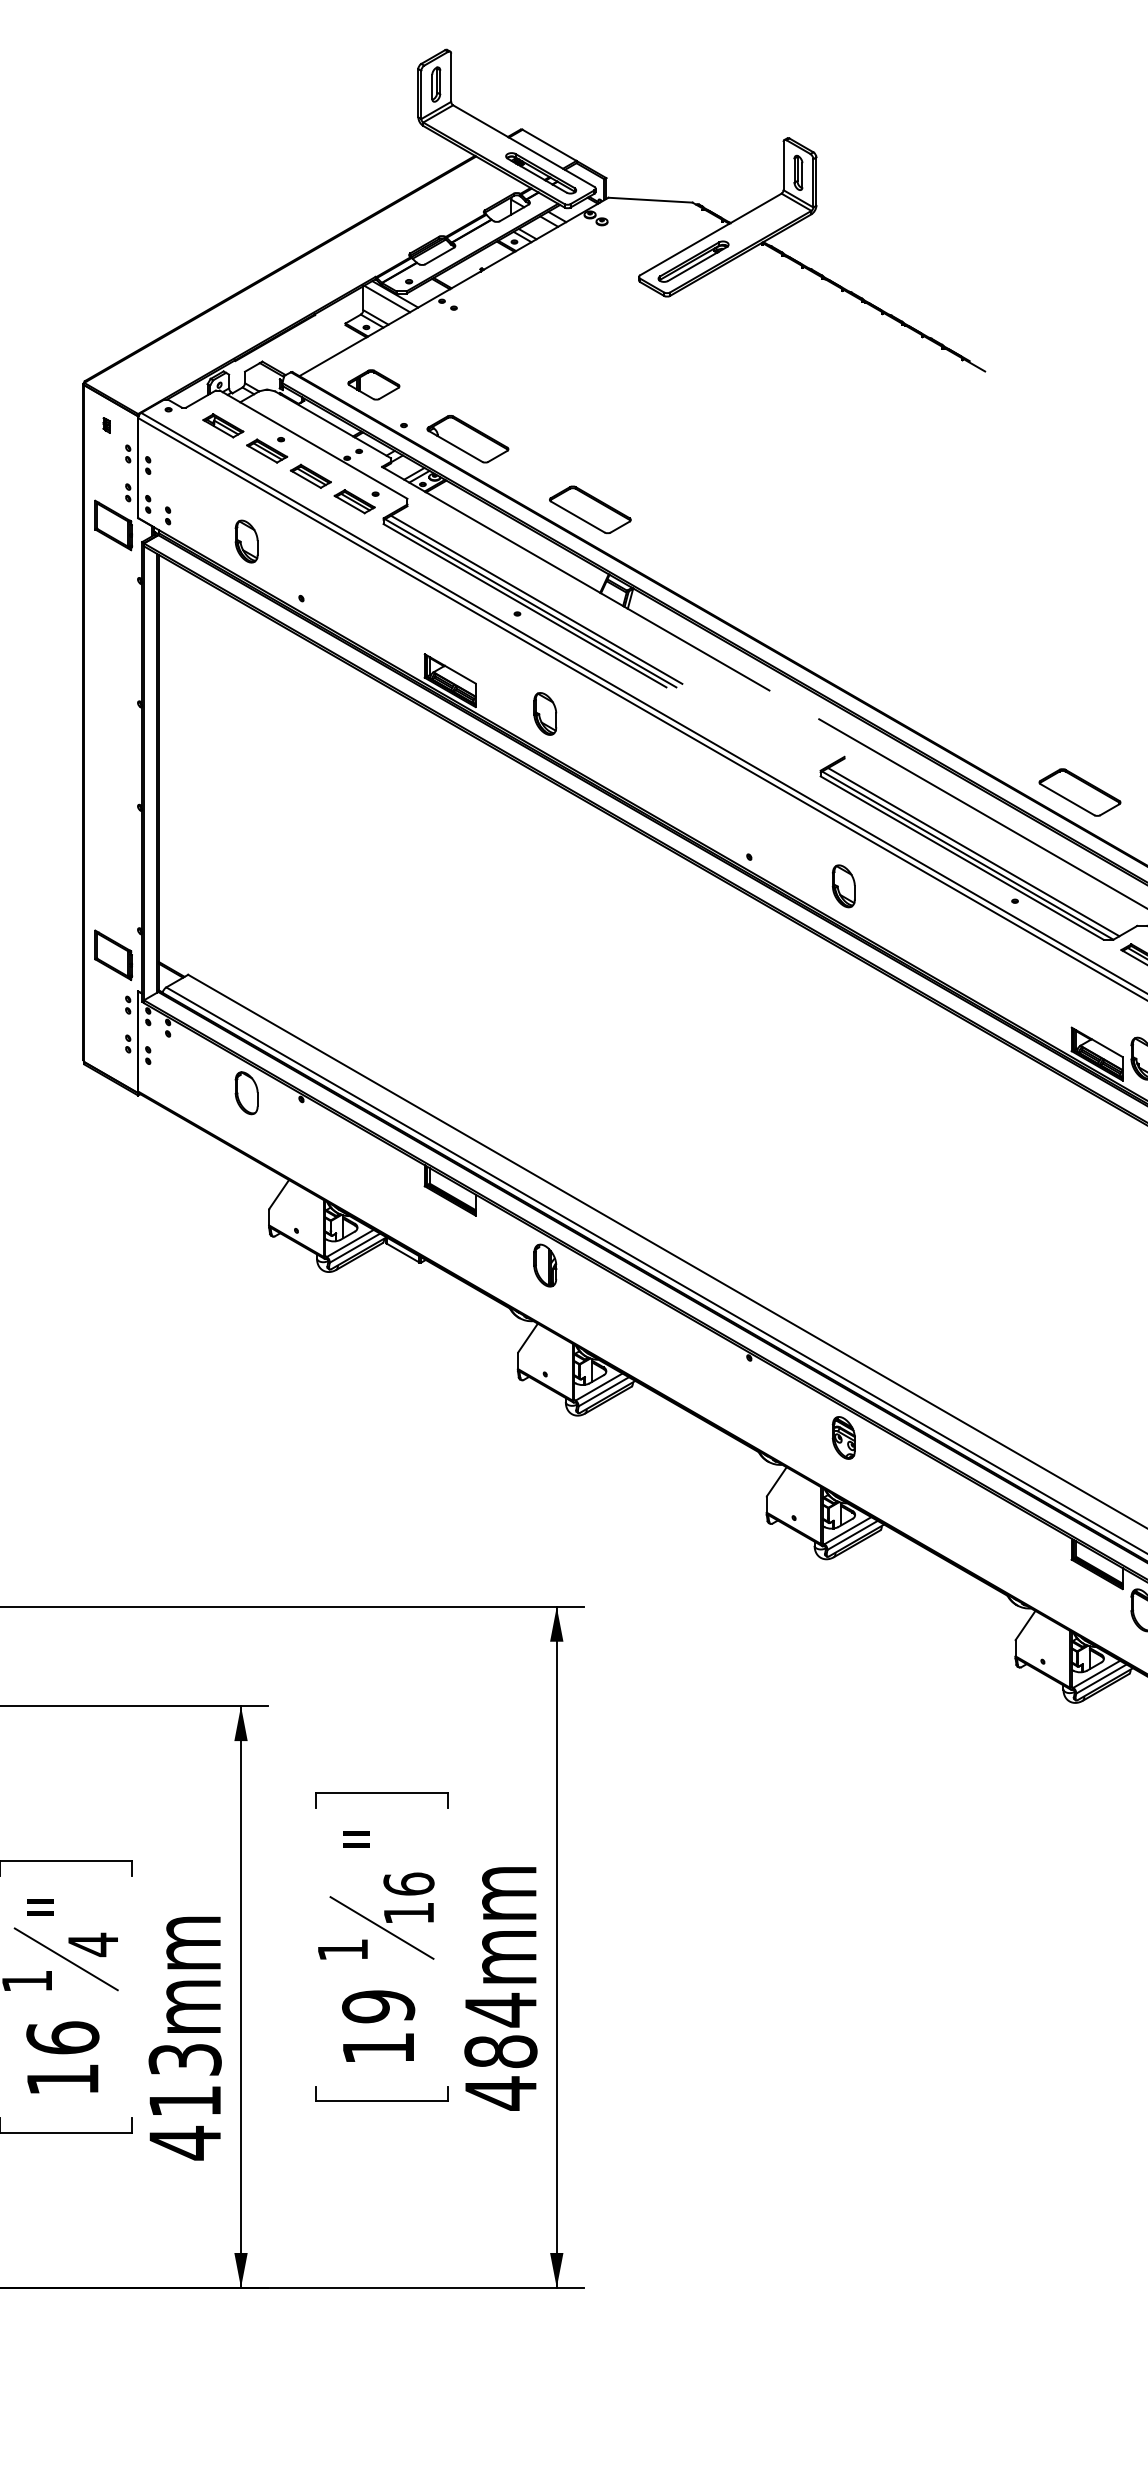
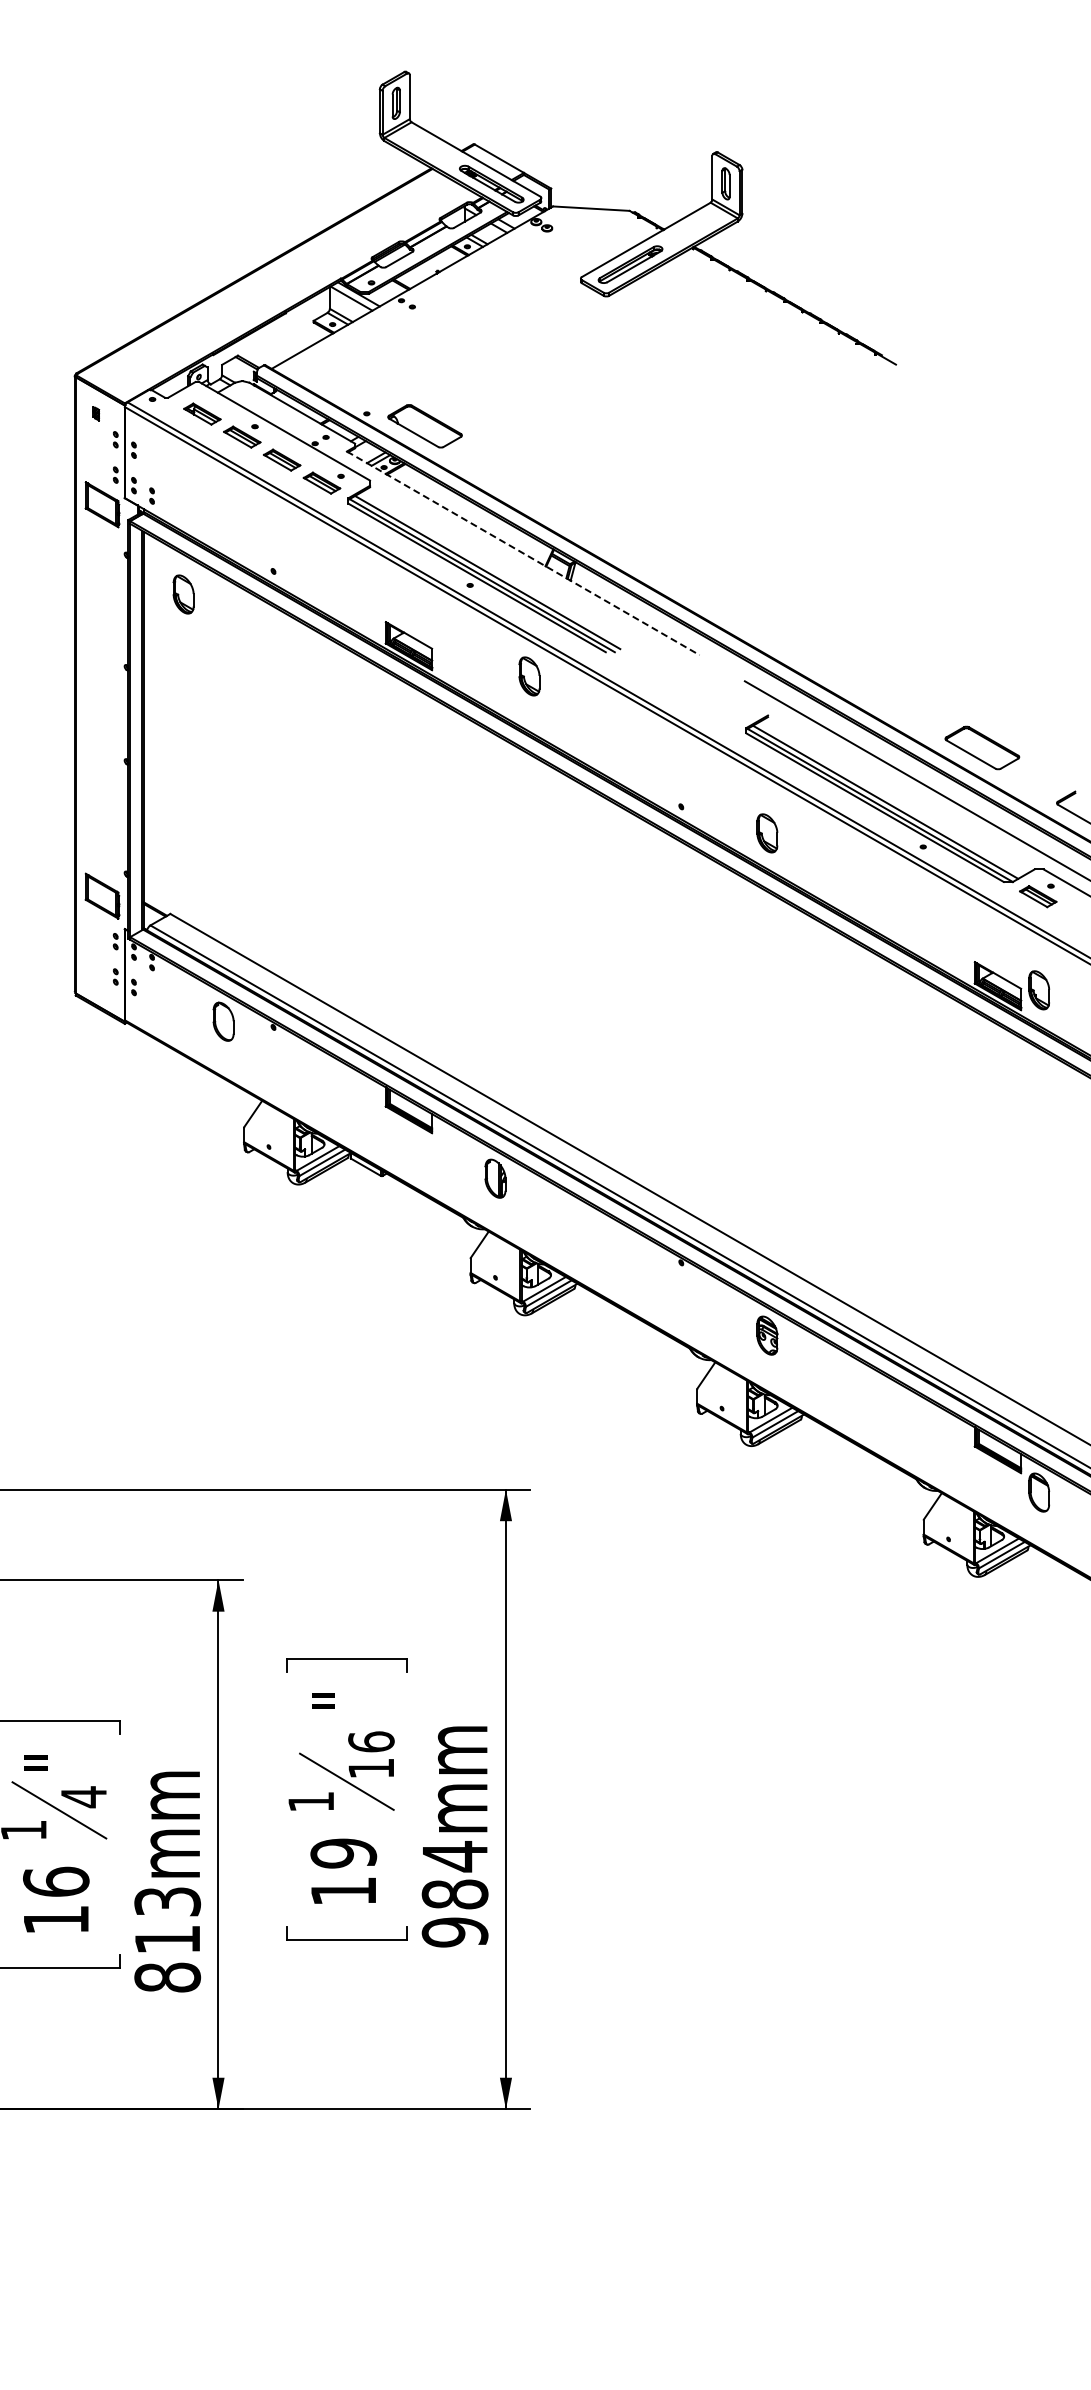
part: (373, 384) -> (339, 376), removed
part: (590, 509) -> (536, 490), removed
part: (246, 541) -> (183, 594), moved
line: (576, 578) -> (523, 553), solid -> dashed
part: (545, 714) -> (529, 676), moved
text: (500, 2093) -> (454, 1932), 484mm -> 984mm
text: (185, 2142) -> (167, 1977), 413mm -> 813mm

